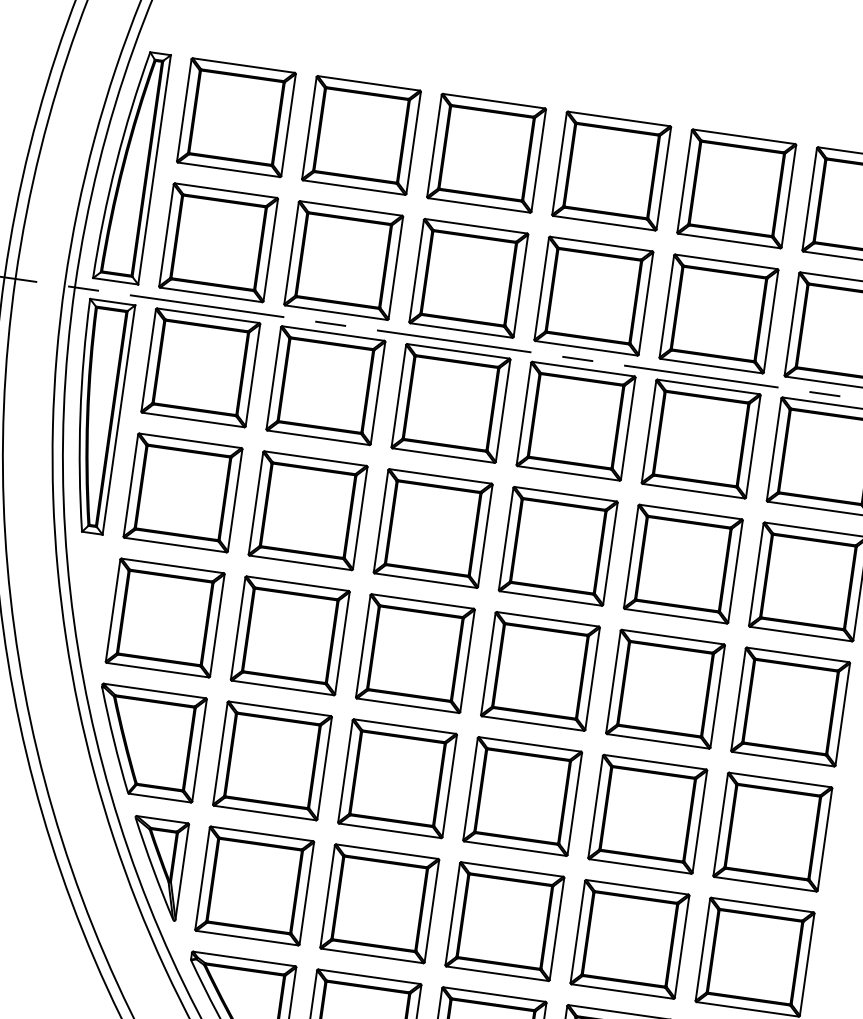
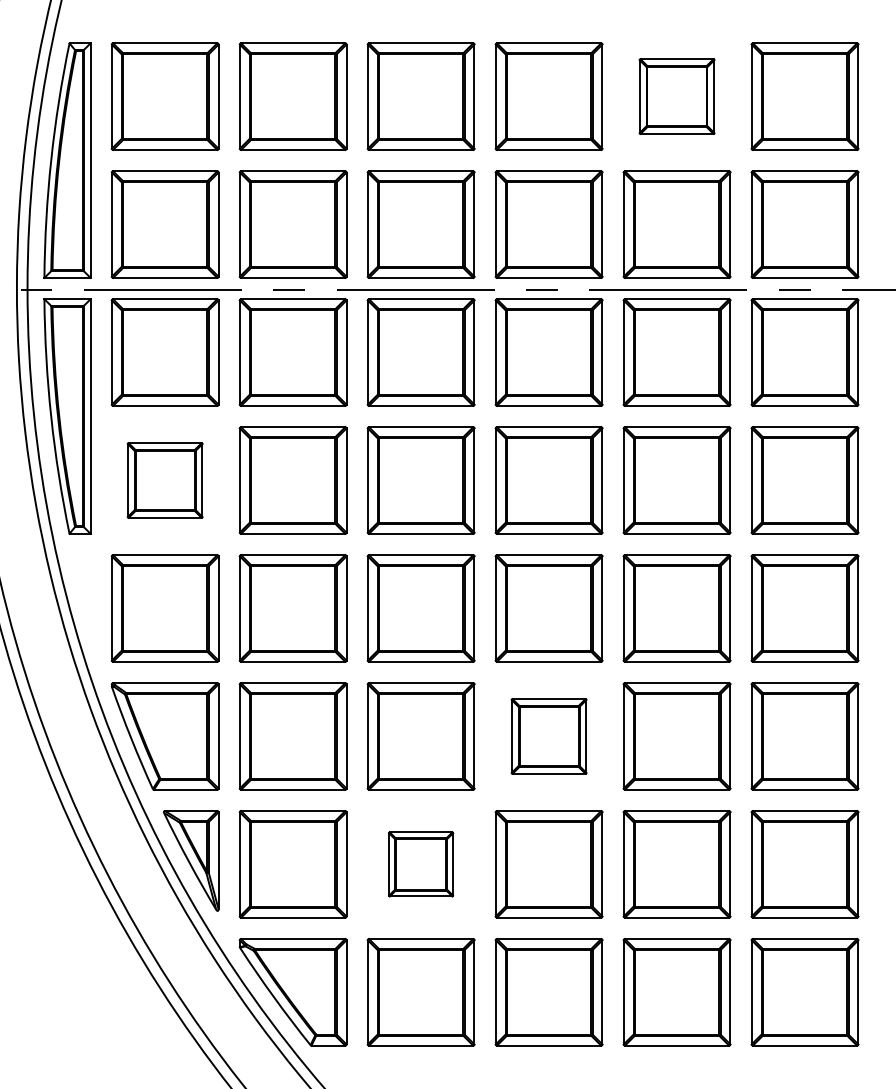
part: (736, 188) -> (676, 96), size x0.7
part: (182, 492) -> (164, 480), size x0.7
part: (522, 796) -> (548, 736), size x0.7
part: (379, 903) -> (420, 864), size x0.6

